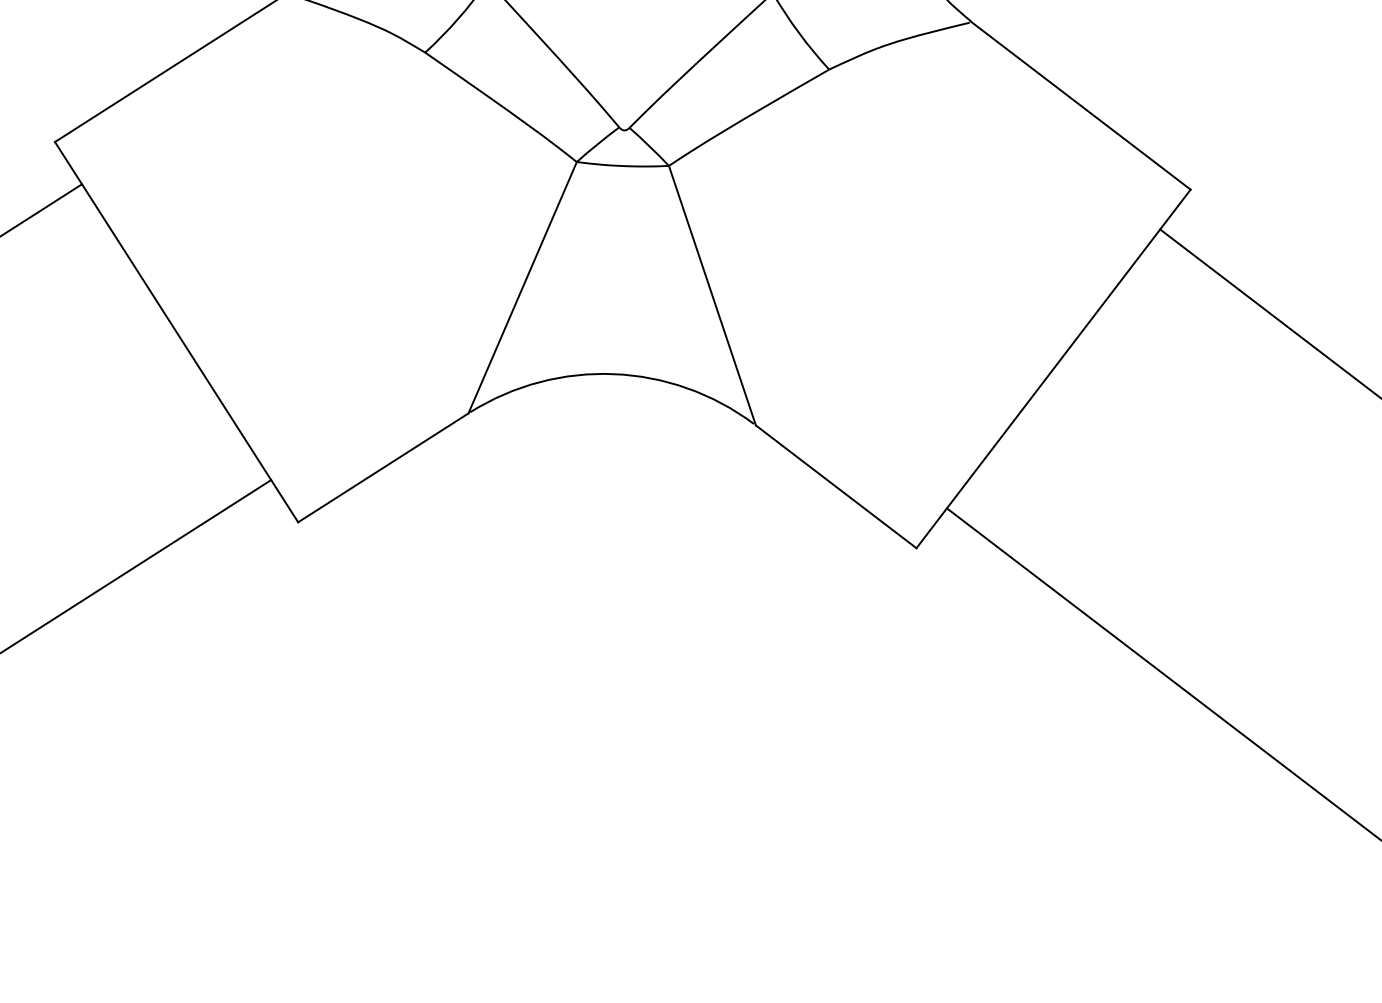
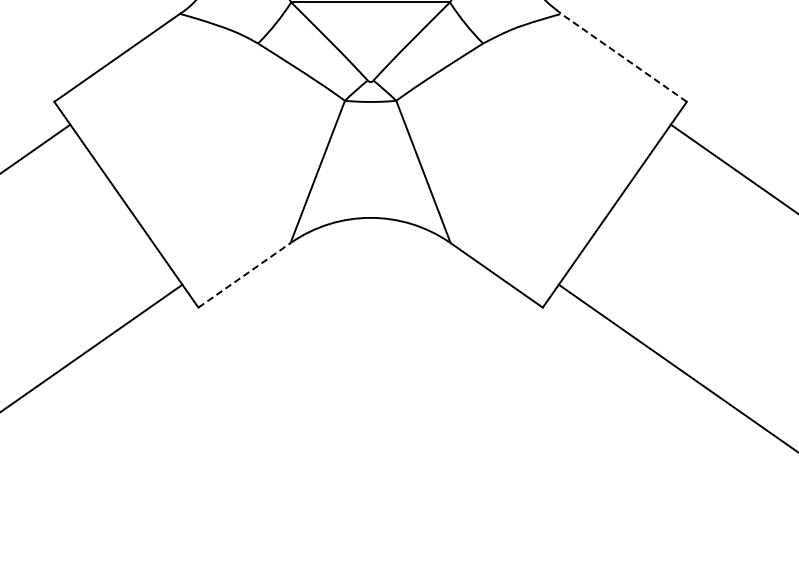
line: (1080, 105) -> (623, 57), solid -> dashed
line: (383, 468) -> (244, 275), solid -> dashed

